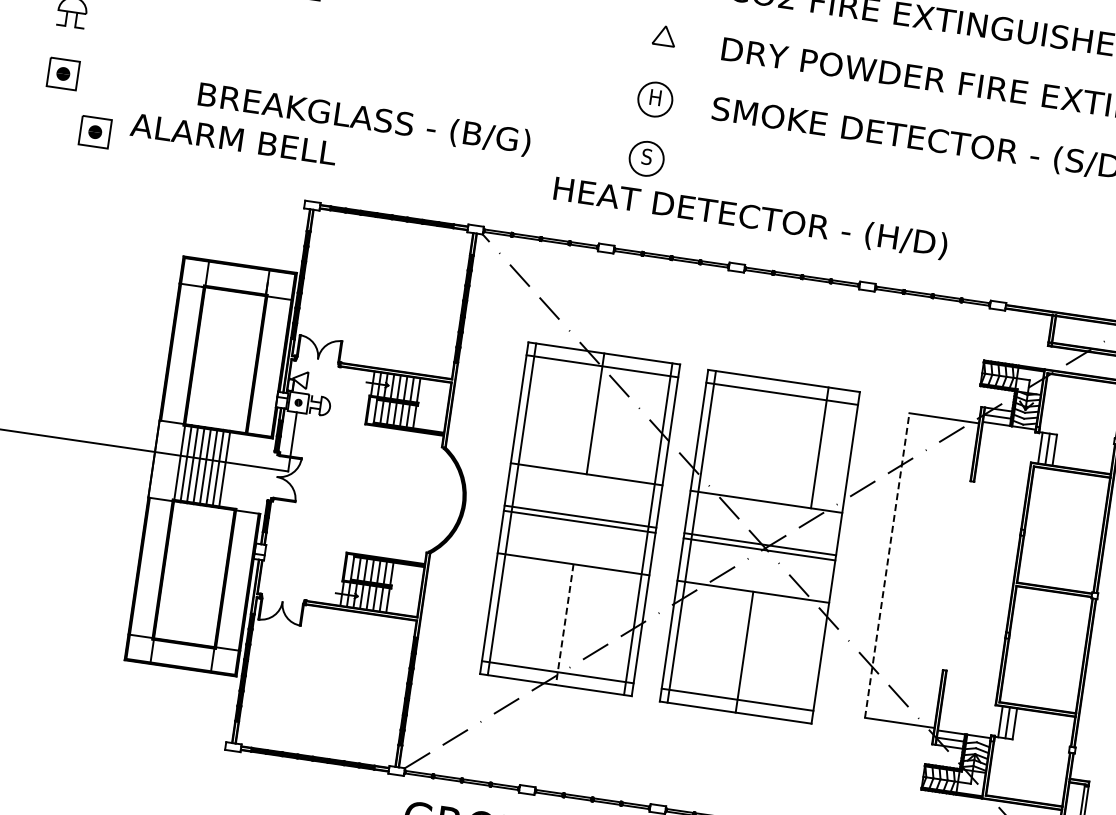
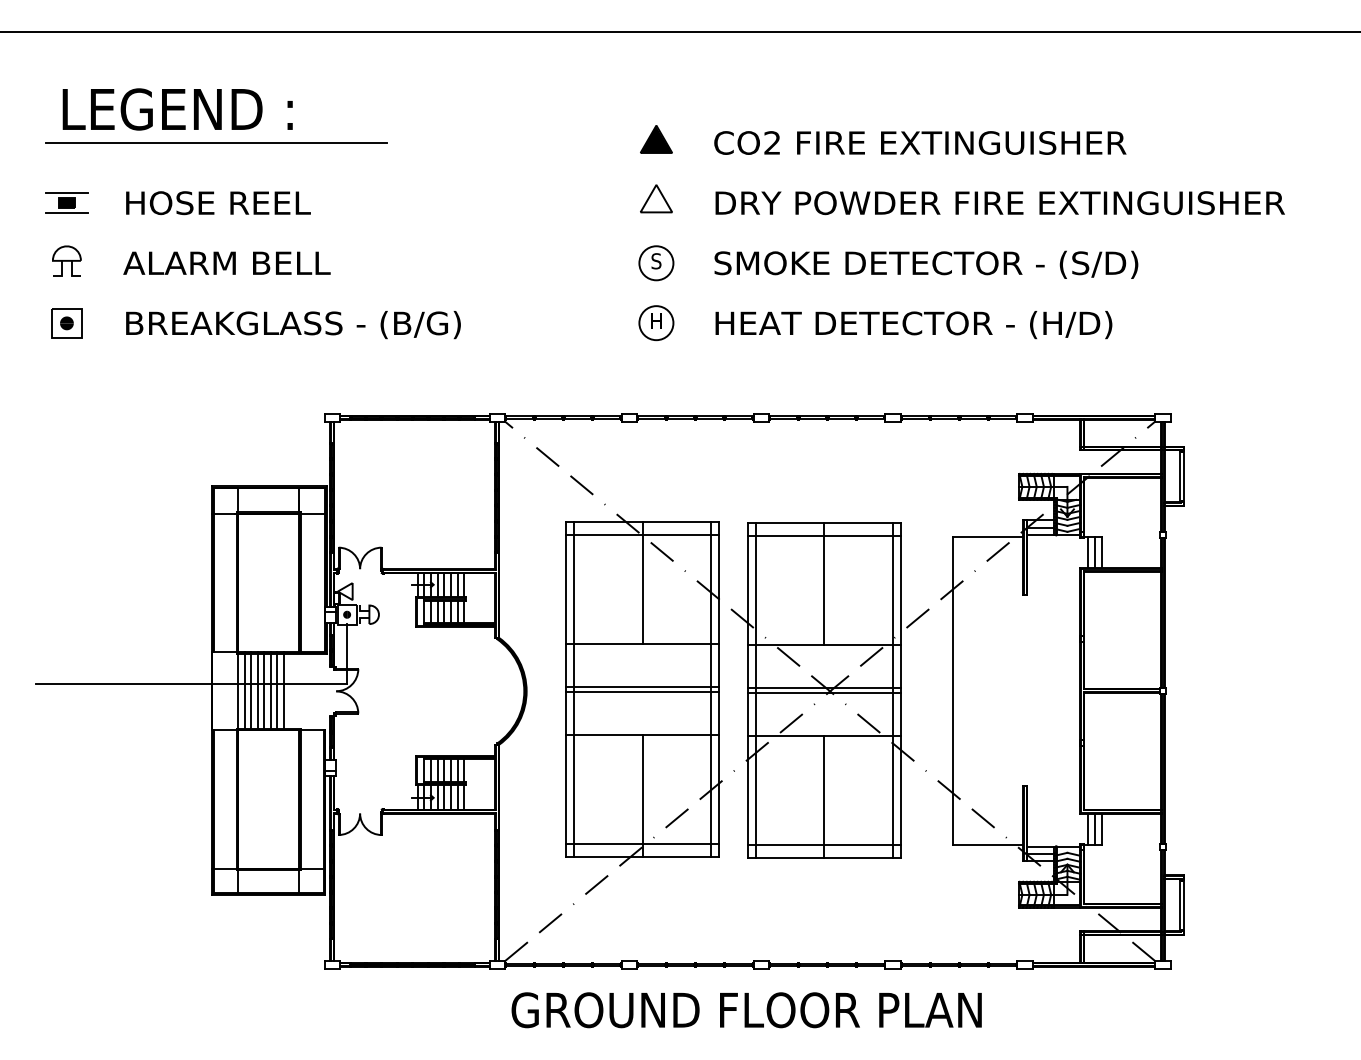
part: (664, 35) -> (656, 198), size x1.43
text: (655, 97) -> (656, 261), H -> S
text: (364, 120) -> (293, 325), moved
part: (94, 132) -> (106, 376), removed
text: (233, 138) -> (226, 262), moved
text: (647, 157) -> (656, 321), S -> H
text: (750, 218) -> (913, 325), moved
line: (819, 448) -> (824, 584), moved
line: (828, 556) -> (893, 690), added
line: (887, 565) -> (953, 690), dashed -> solid
line: (564, 625) -> (642, 796), dashed -> solid

